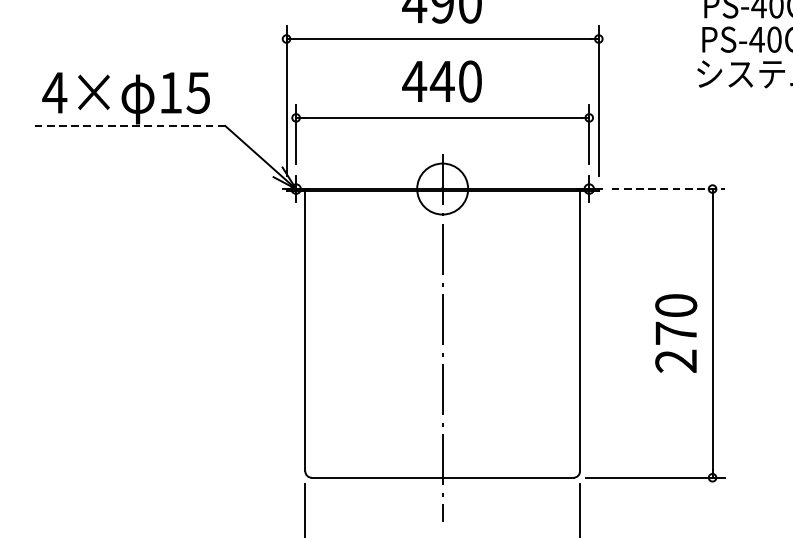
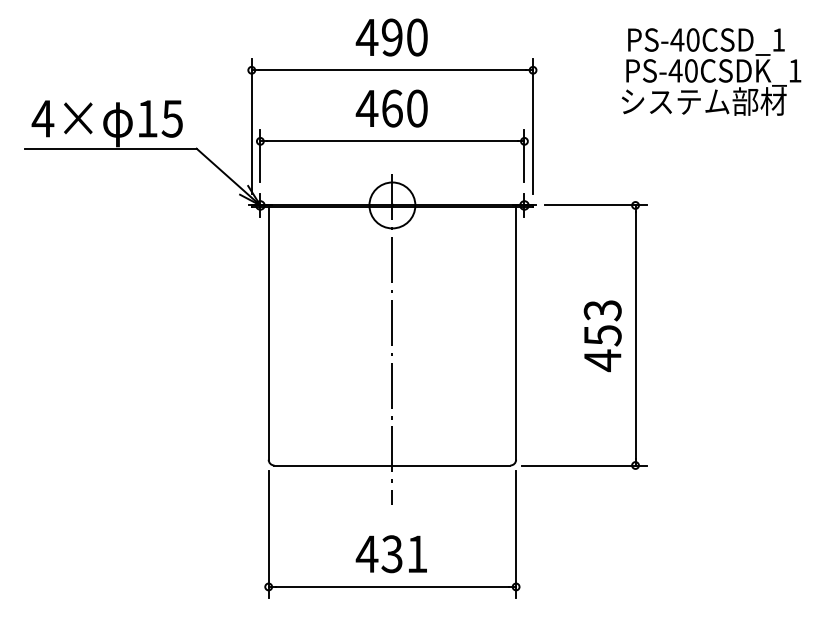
text: (441, 81) -> (391, 108), 440 -> 460
line: (129, 125) -> (110, 148), dashed -> solid
line: (669, 189) -> (596, 205), dashed -> solid
text: (675, 334) -> (602, 336), 270 -> 453

